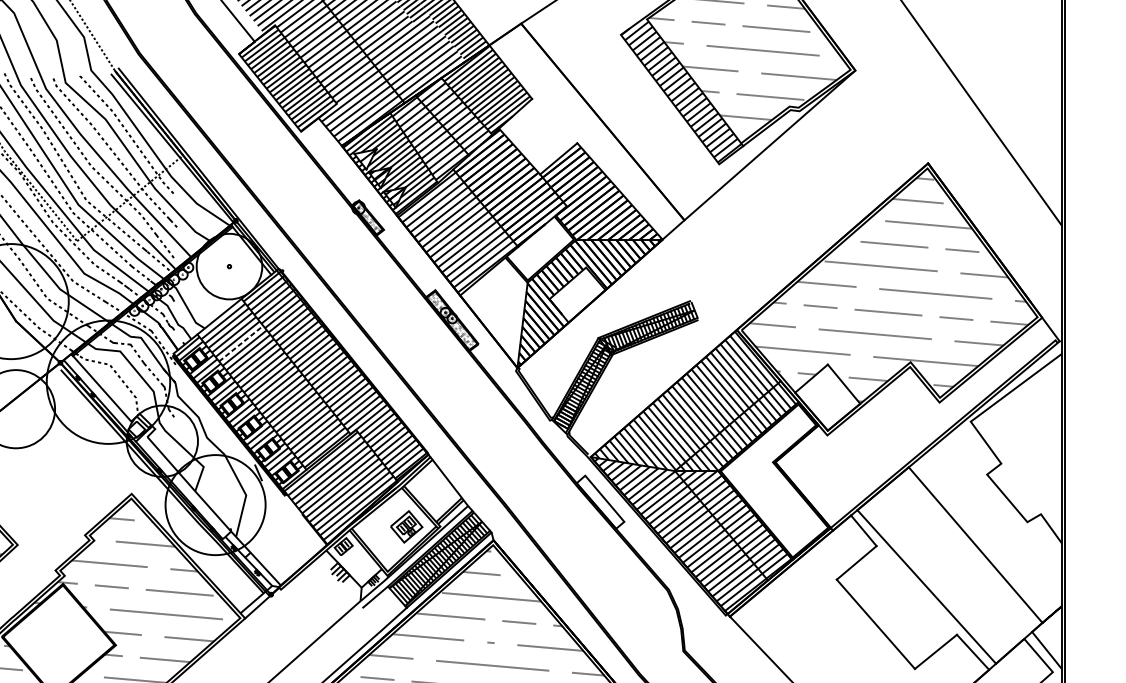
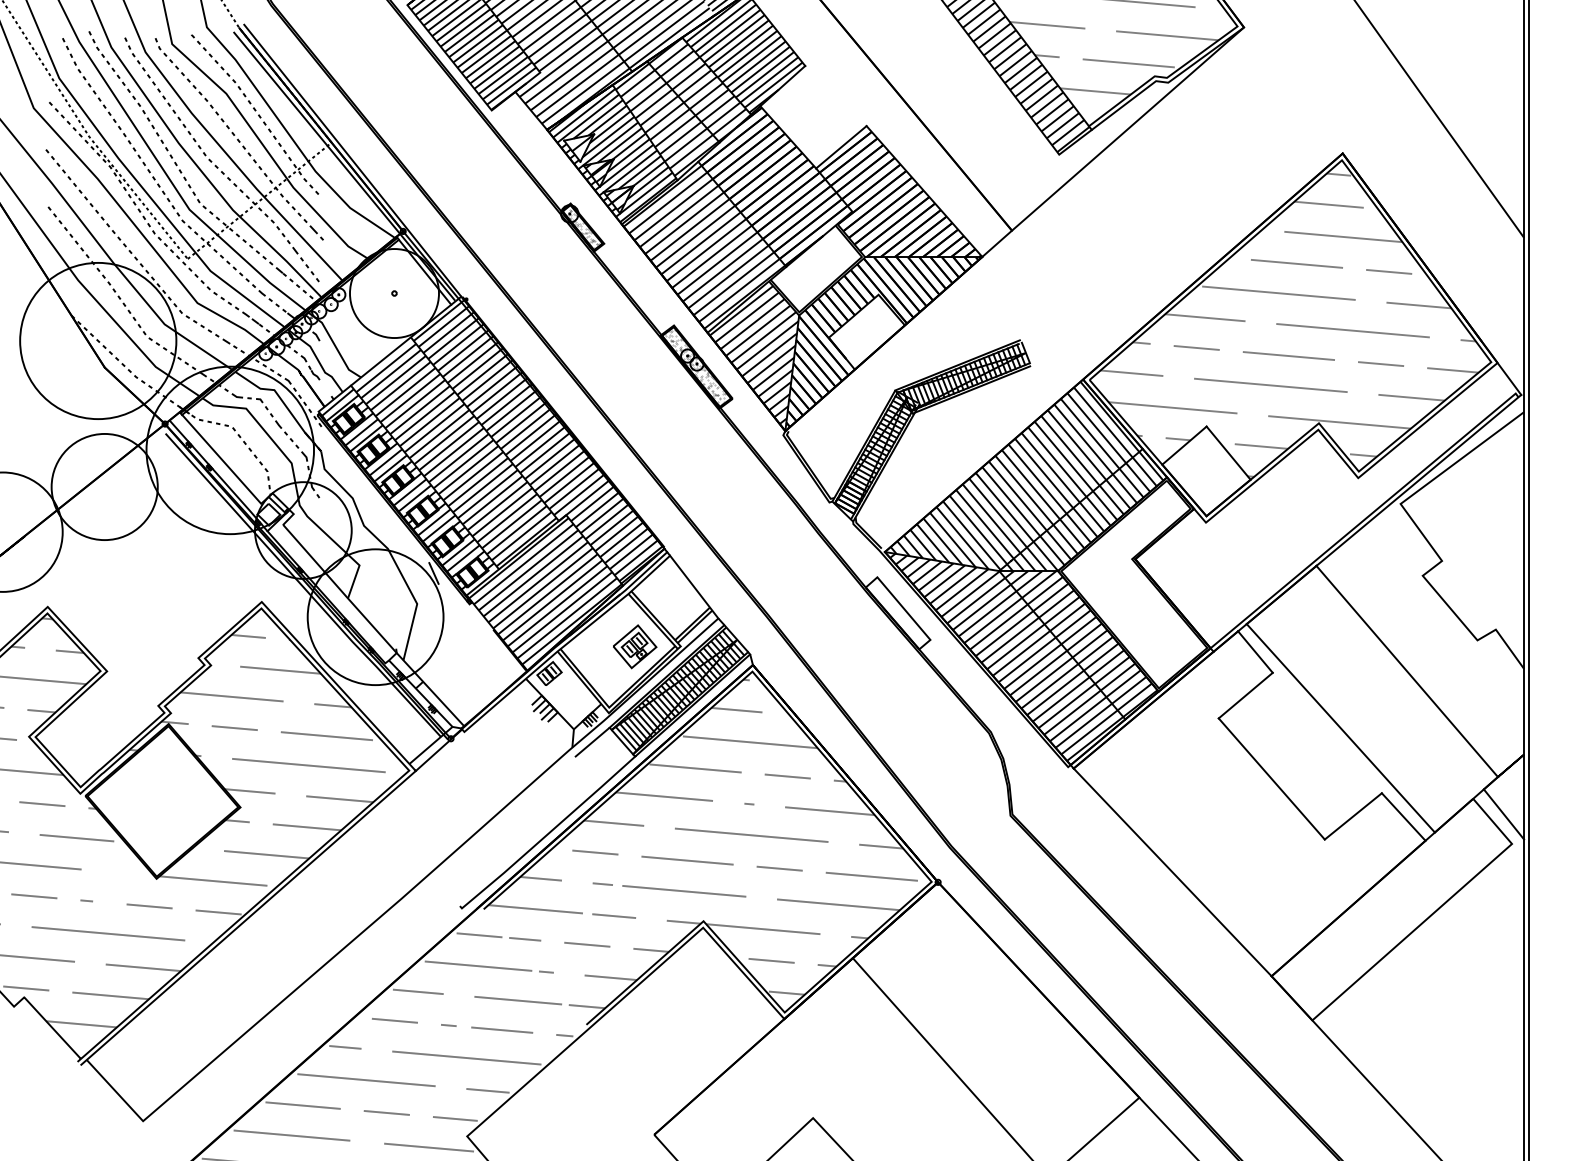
hatch: (494, 314) -> (753, 358), added
line: (241, 343) -> (410, 397), dashed -> solid

